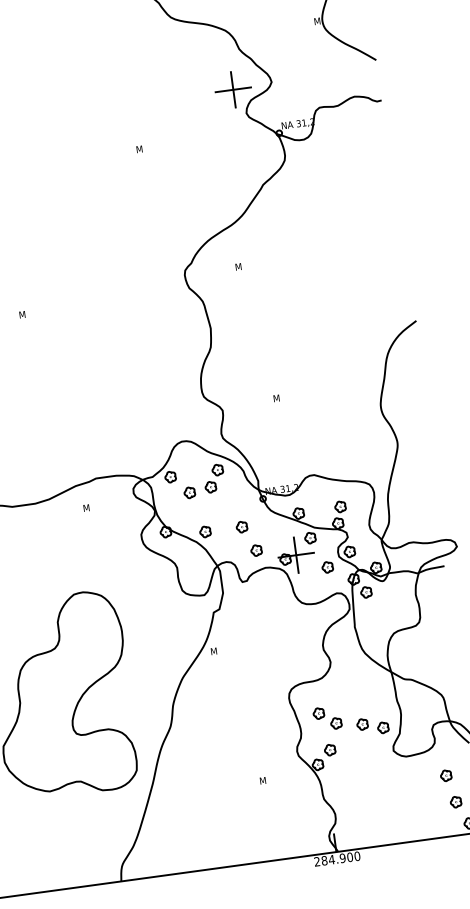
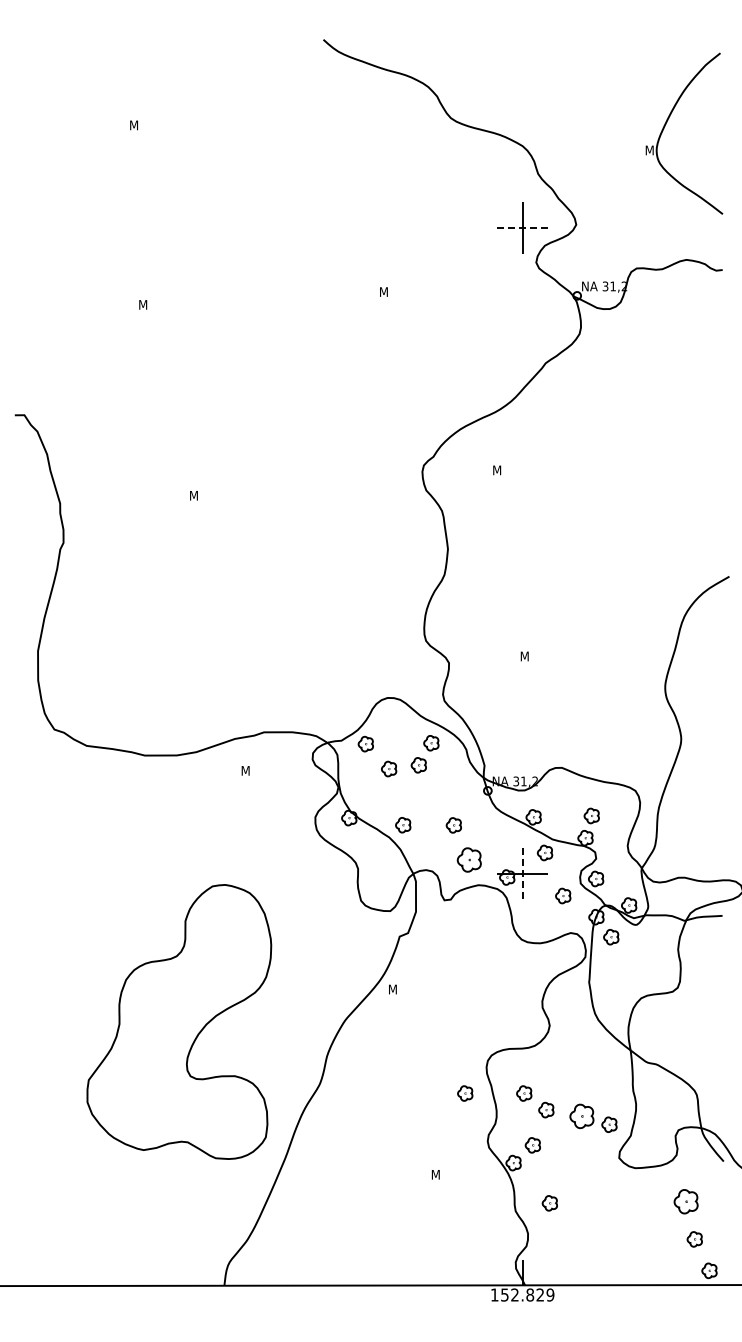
line: (233, 90) -> (522, 228), solid -> dashed
part: (256, 550) -> (469, 859), size x1.6
line: (296, 555) -> (522, 873), solid -> dashed
part: (276, 719) -> (465, 1093), added
part: (362, 724) -> (581, 1116), size x1.6
part: (446, 775) -> (686, 1201), size x1.6
part: (347, 790) -> (549, 1203), added
text: (337, 858) -> (522, 1294), 284.900 -> 152.829

